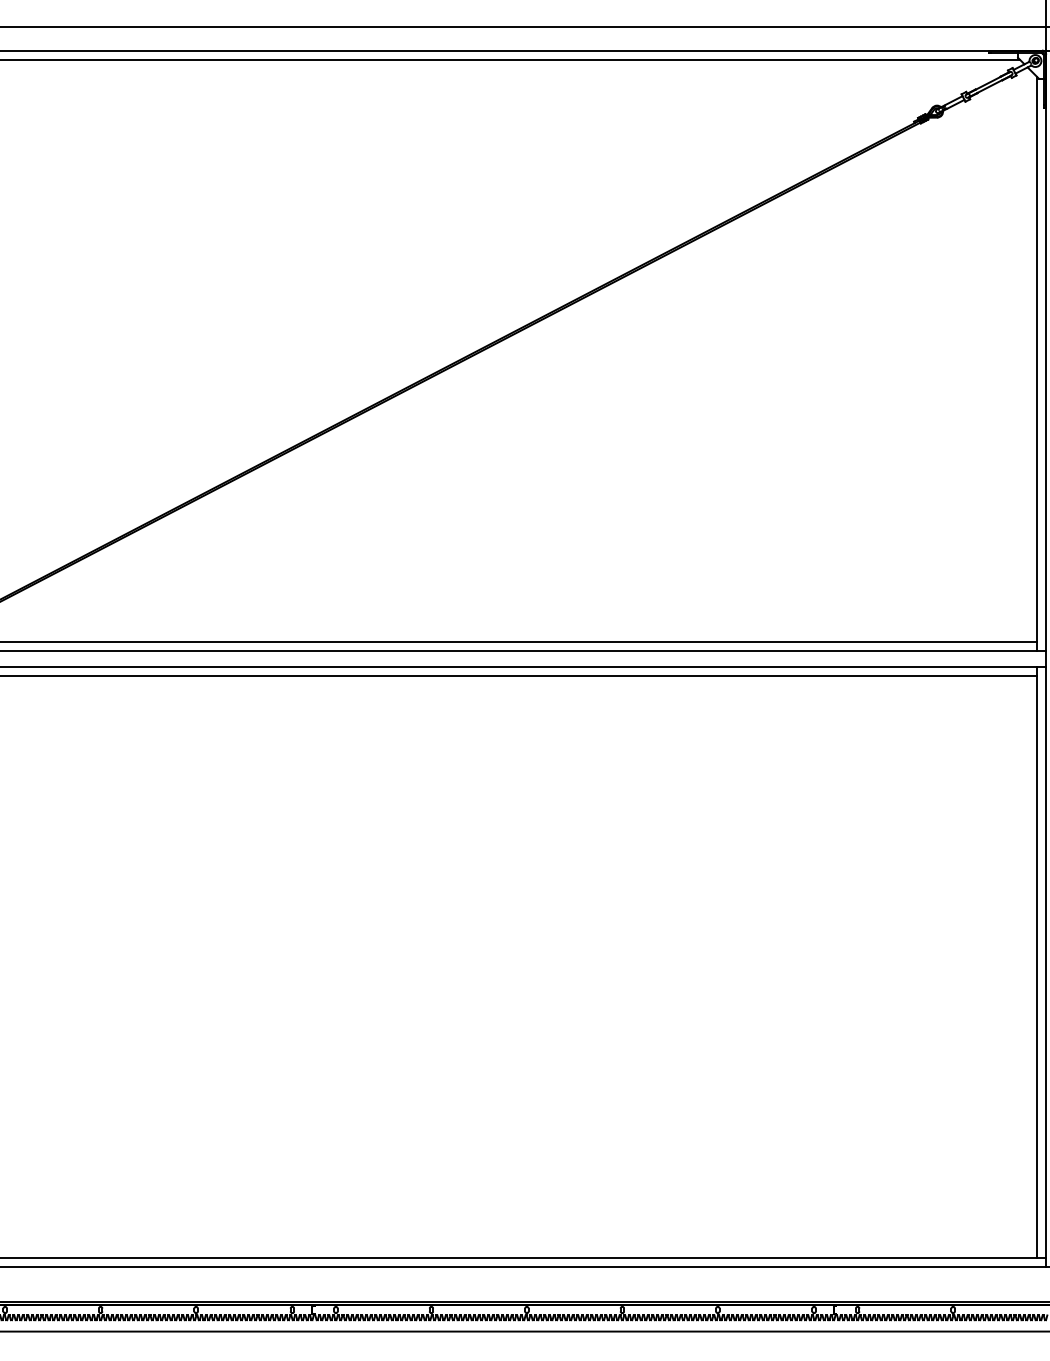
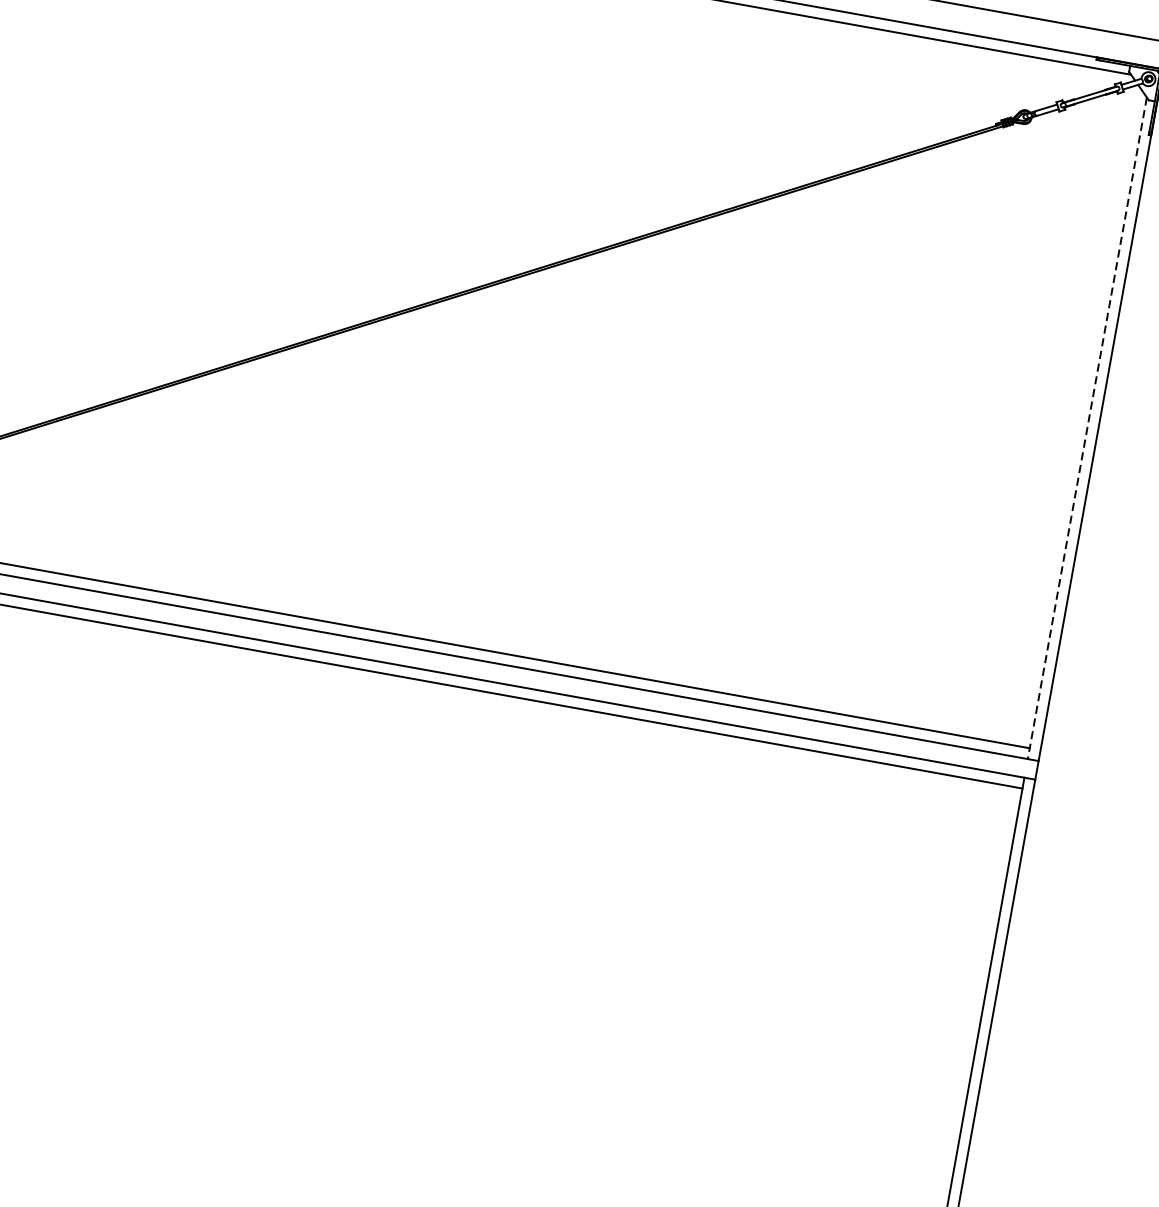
line: (1036, 364) -> (1086, 429), solid -> dashed

